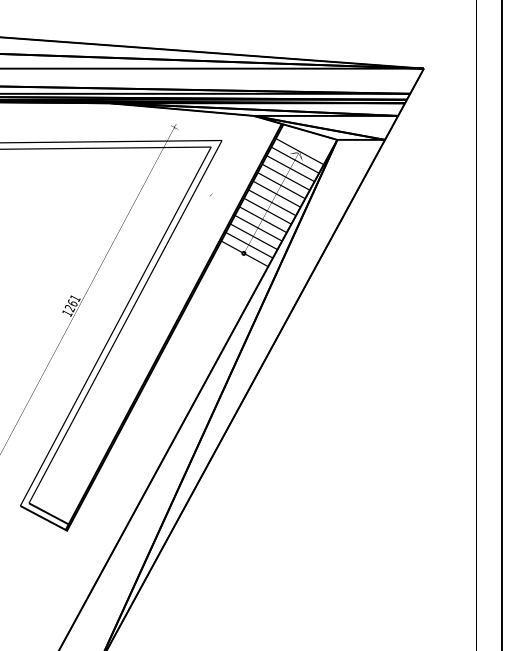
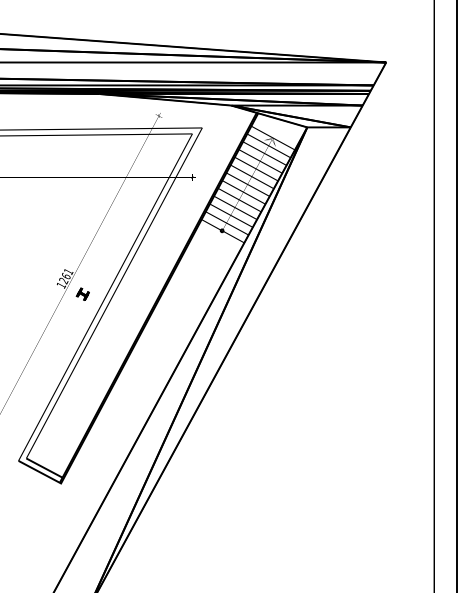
part: (90, 322) -> (82, 293), added

